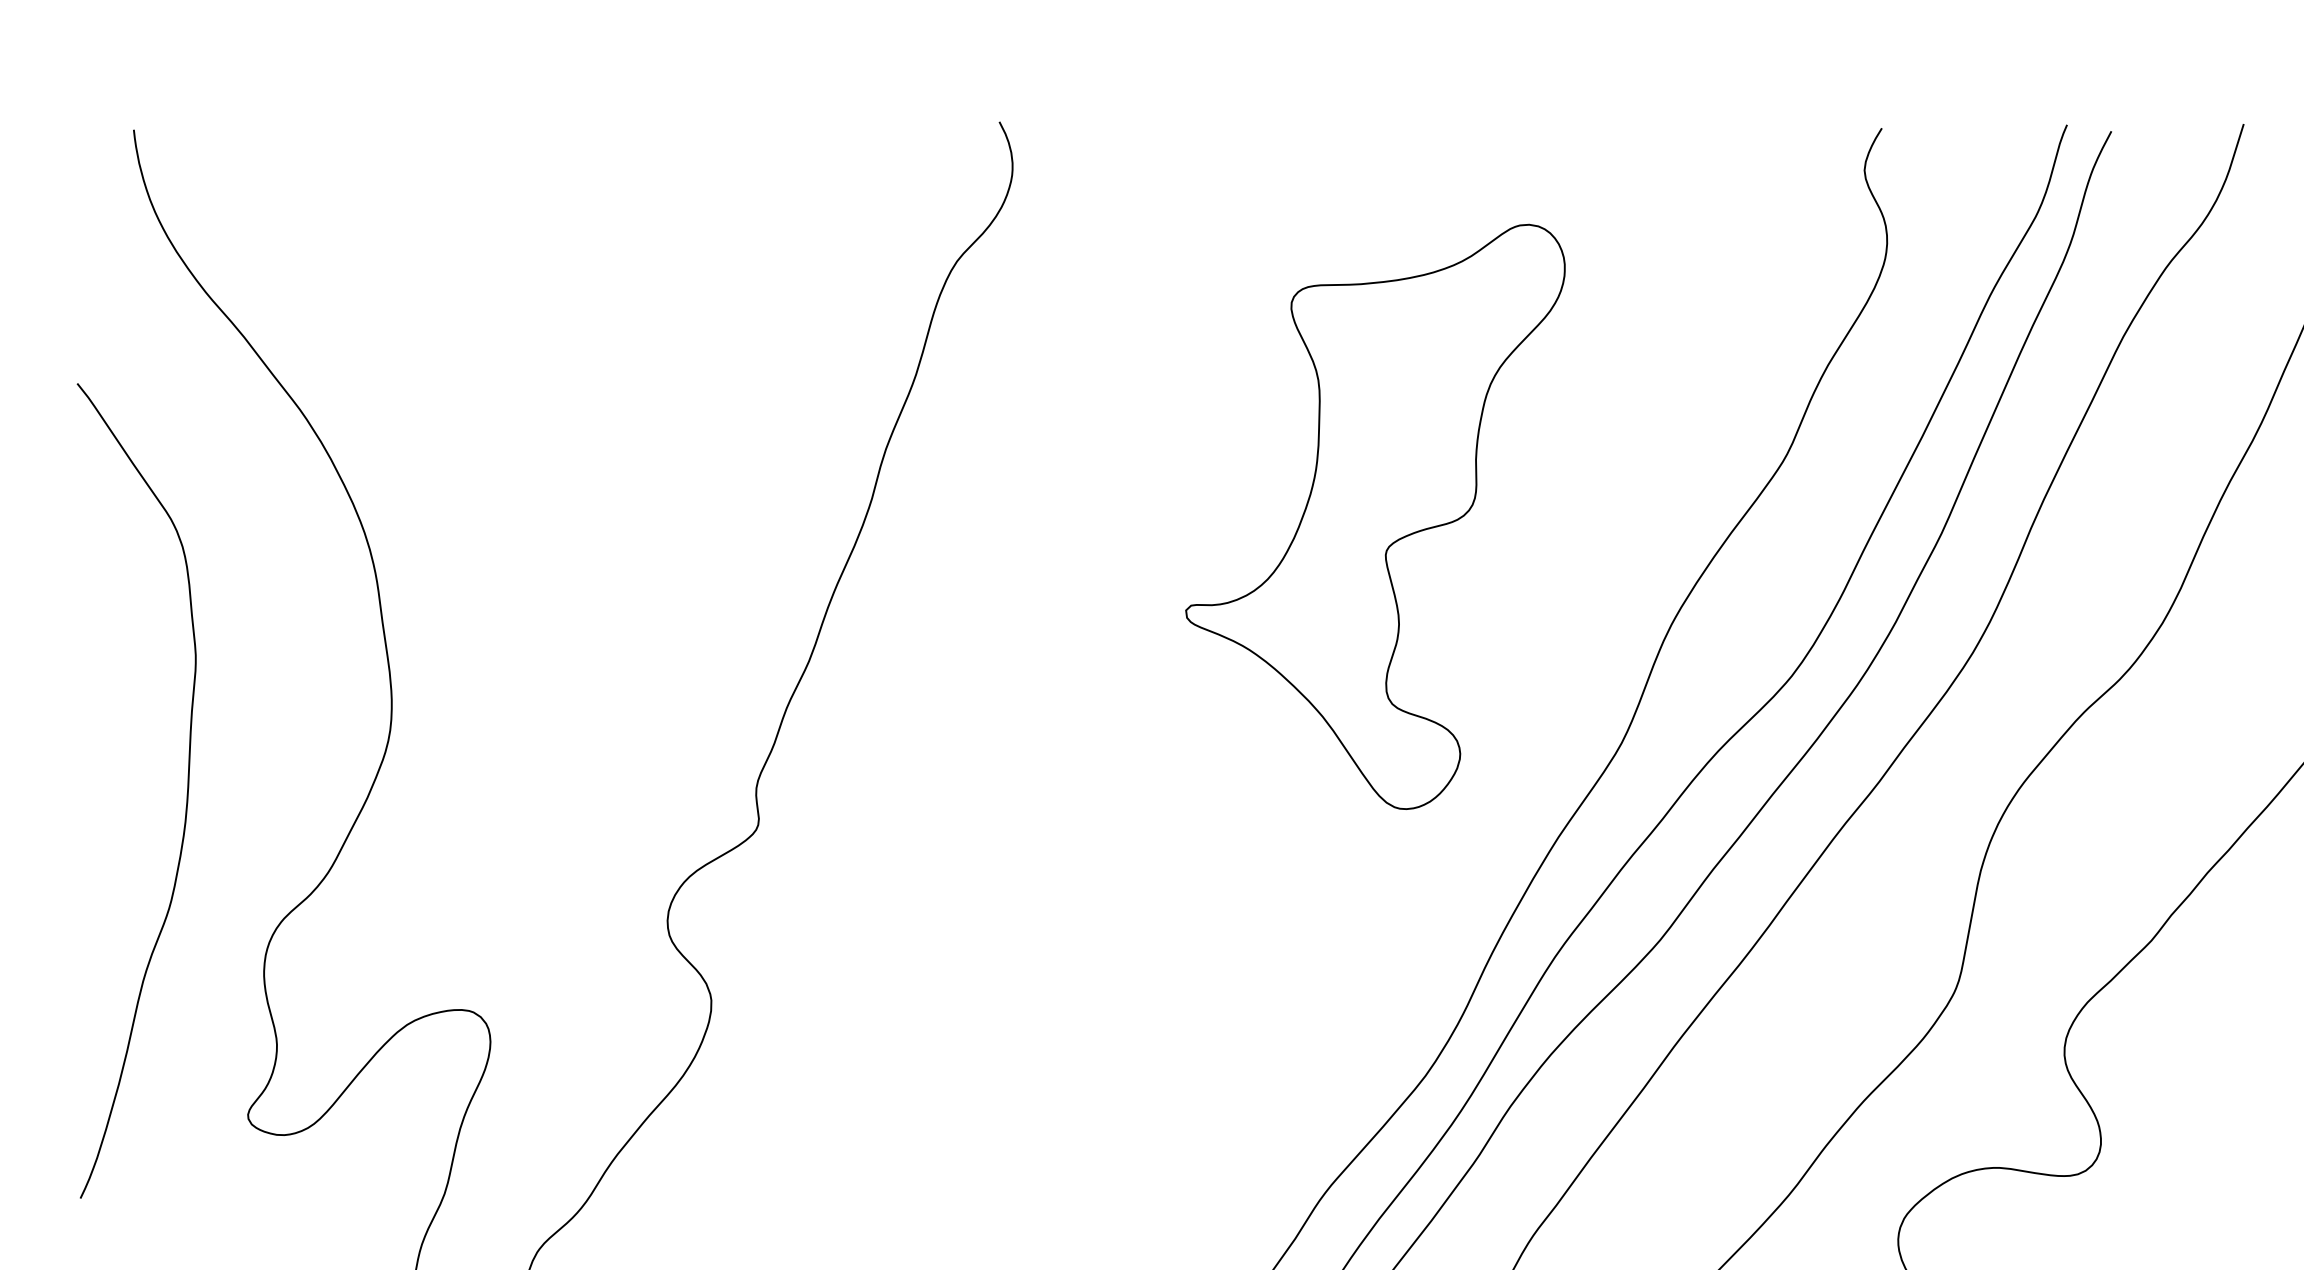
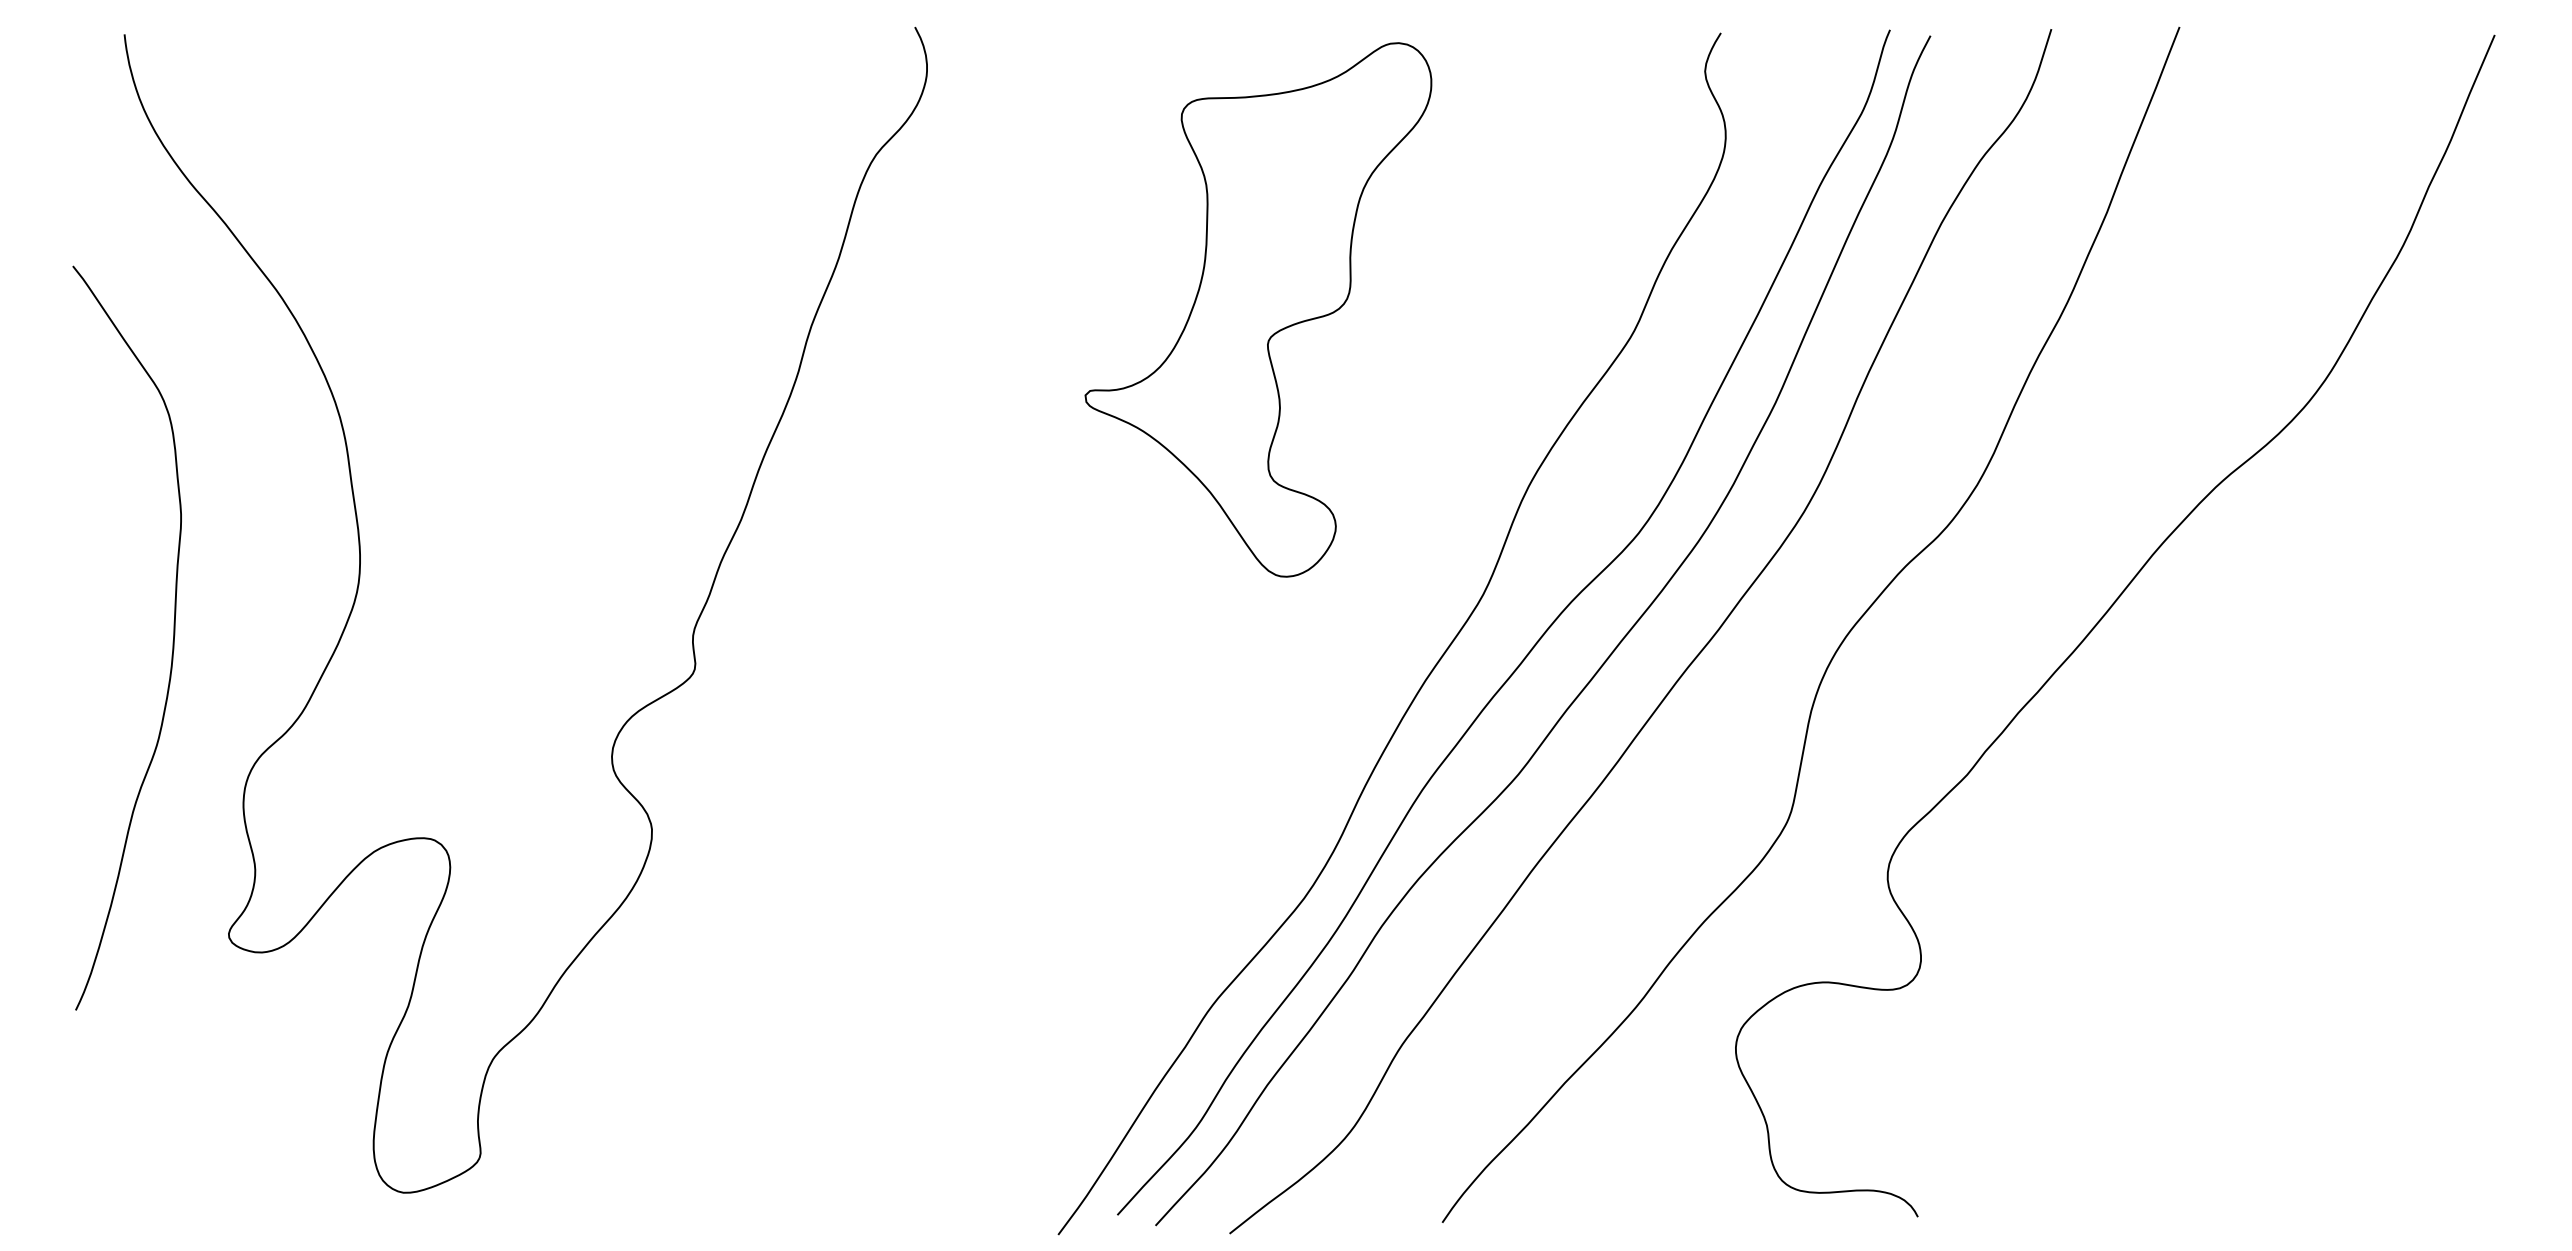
part: (1375, 516) -> (1258, 309), moved

